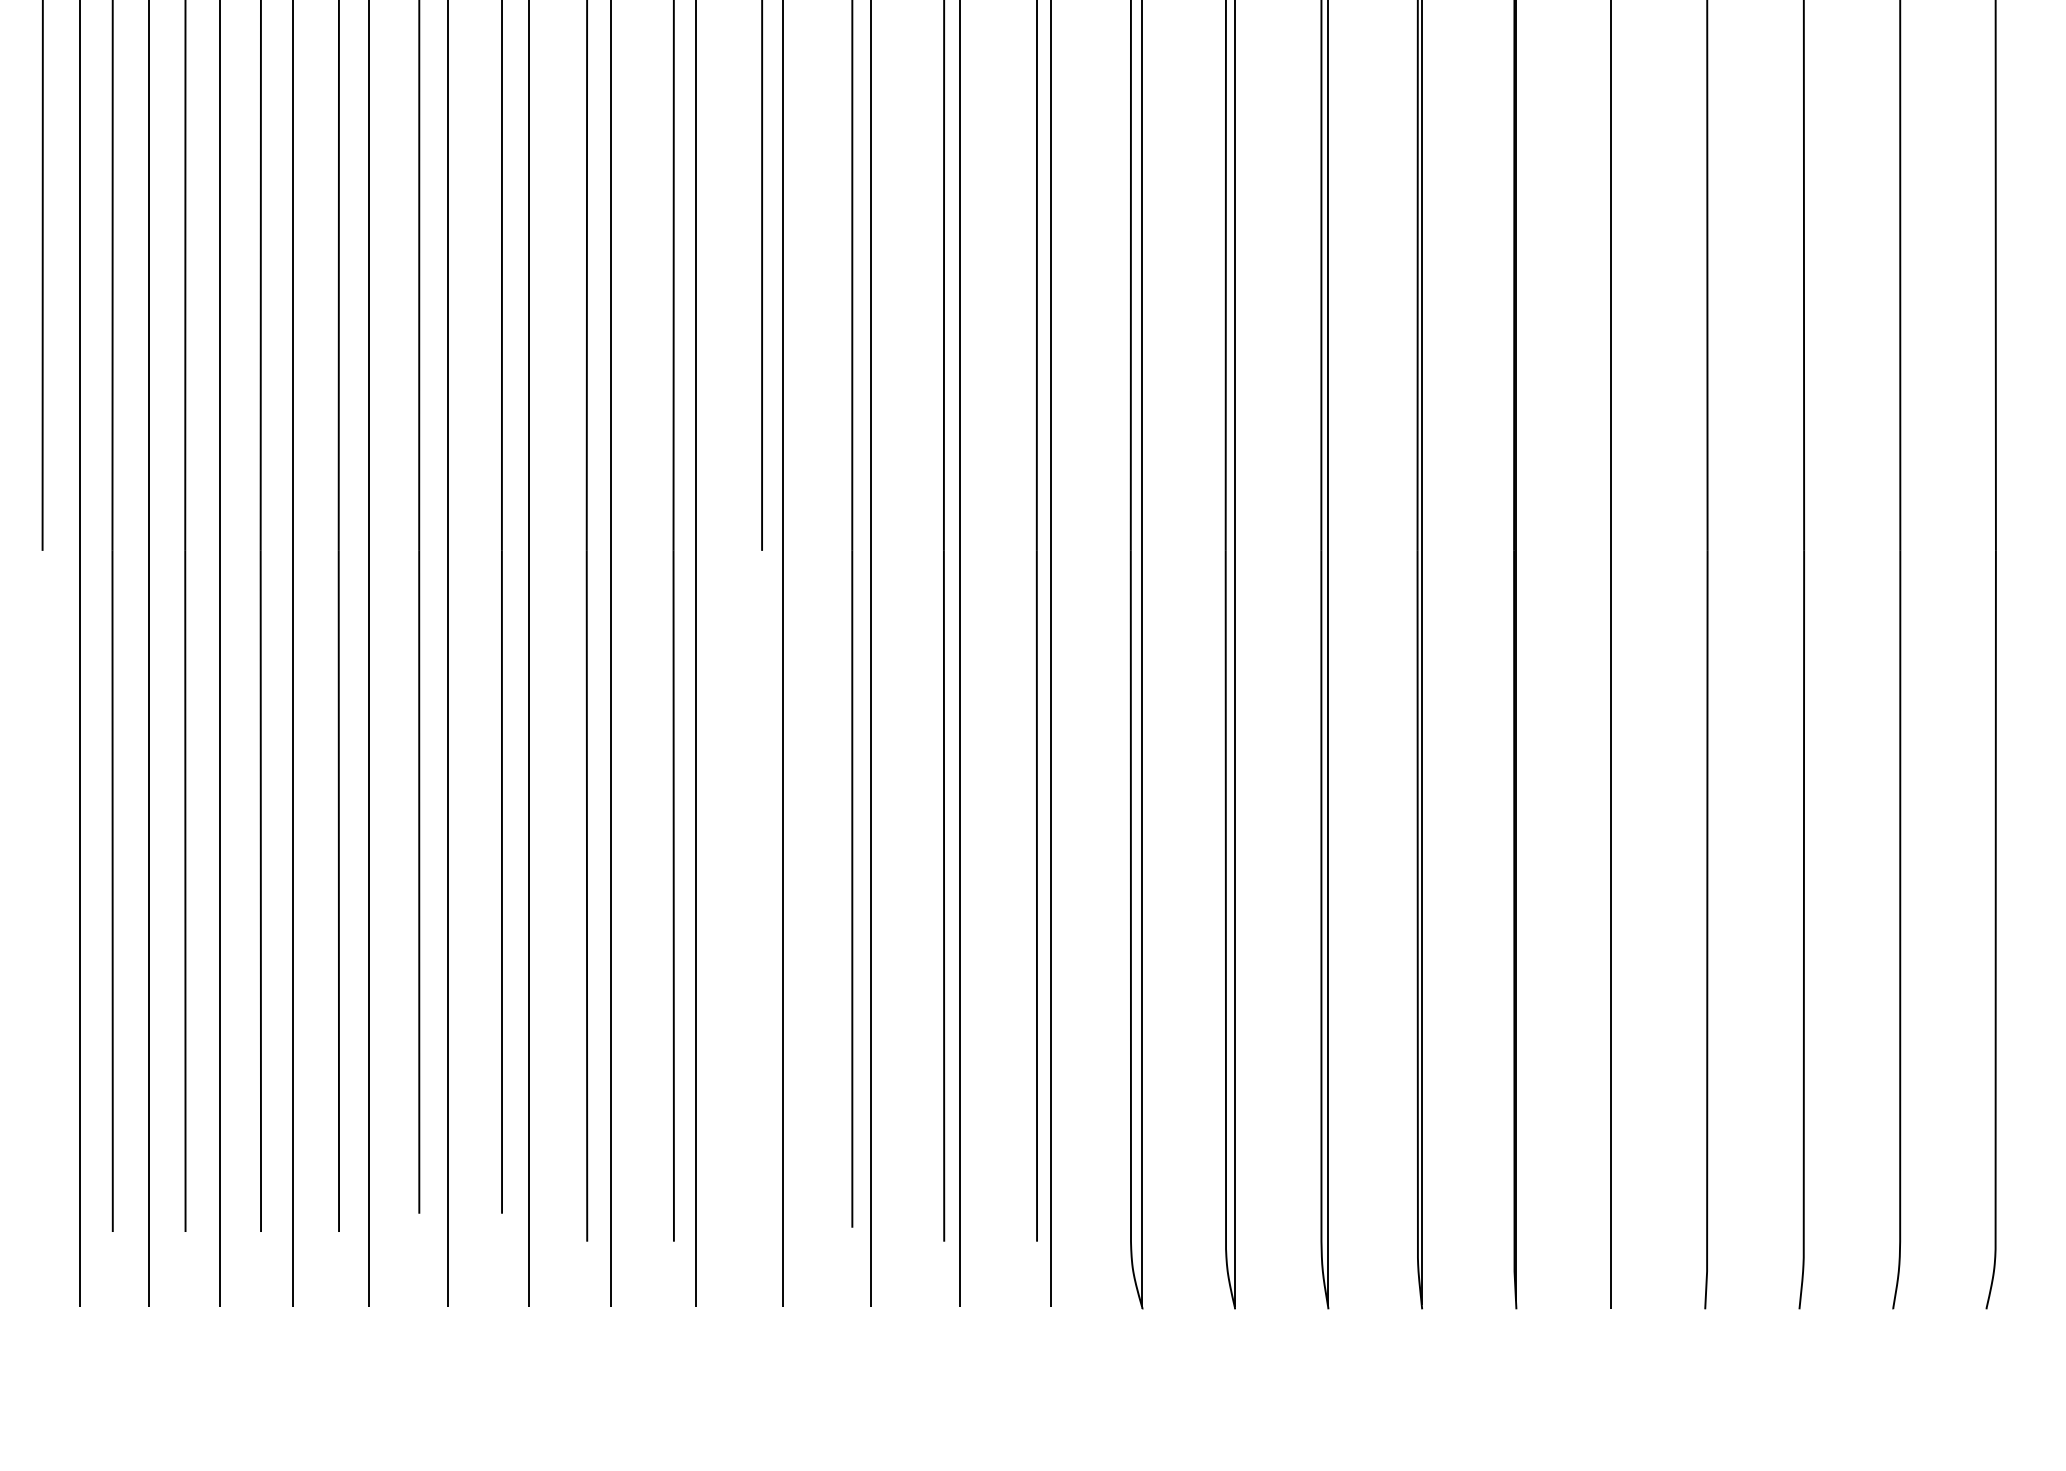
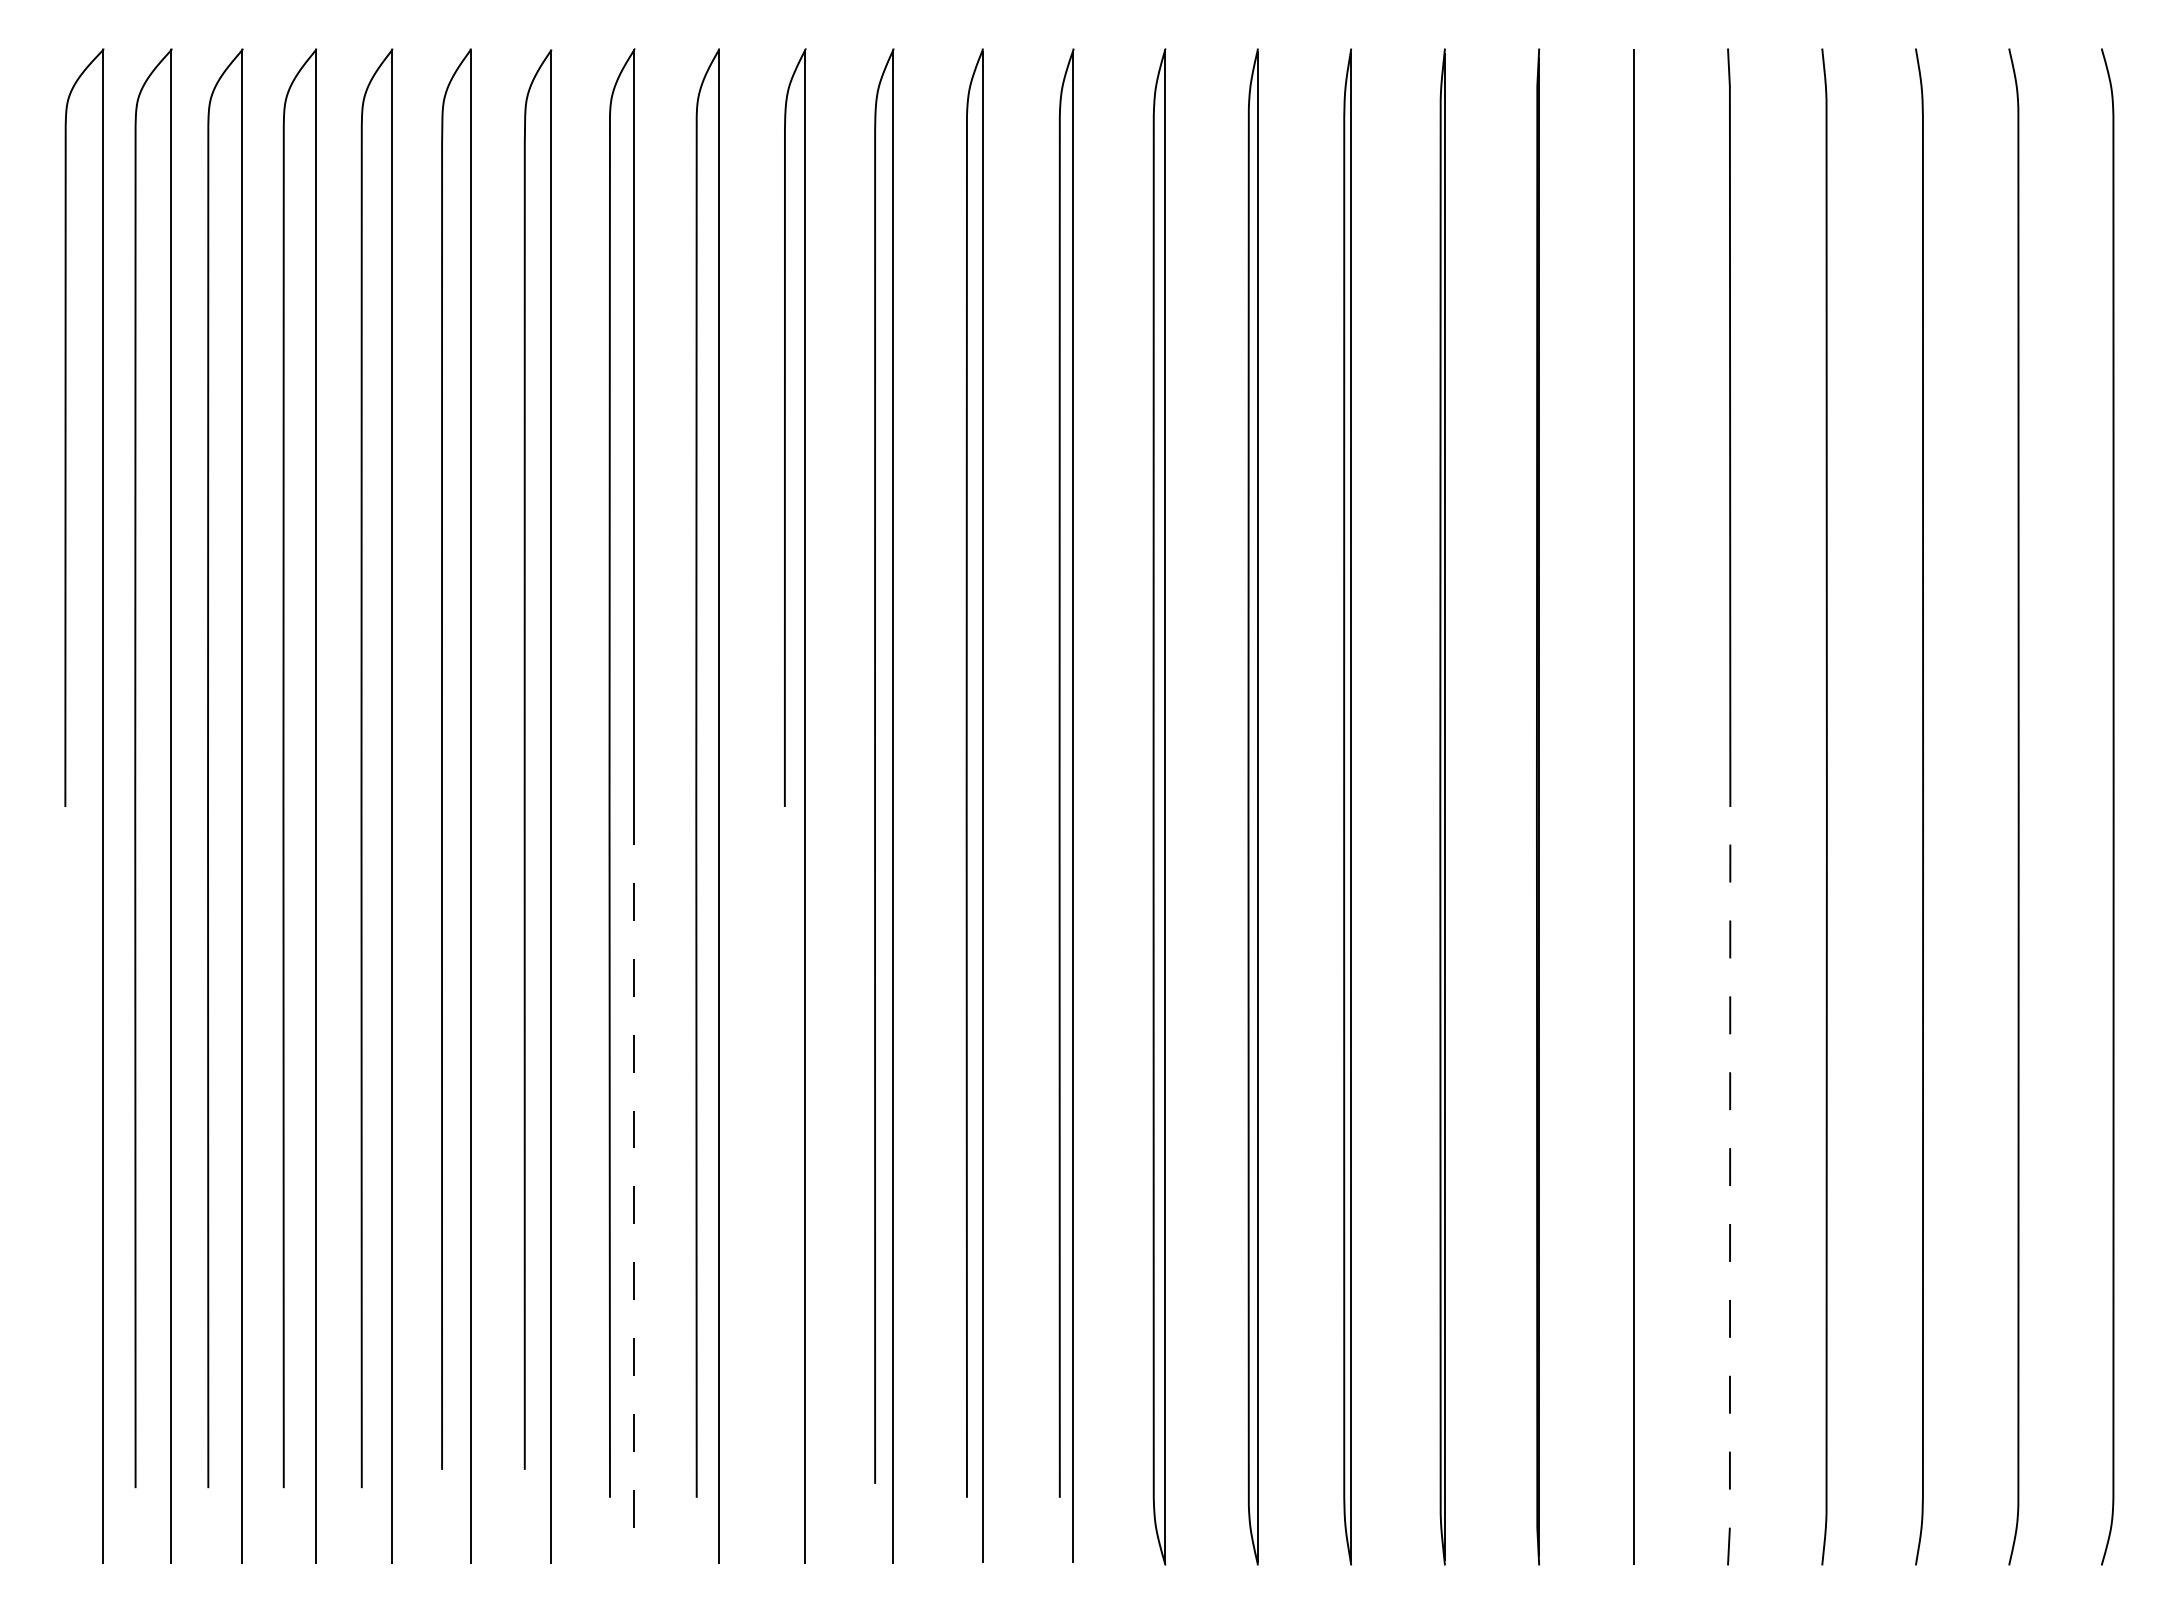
line: (611, 929) -> (634, 1185), solid -> dashed
line: (1707, 930) -> (1730, 1186), solid -> dashed

